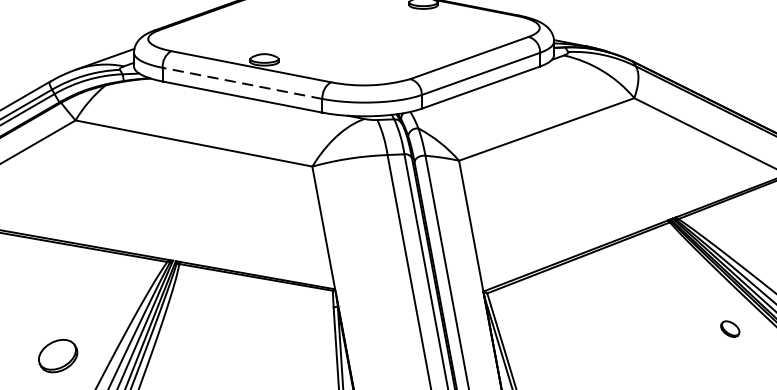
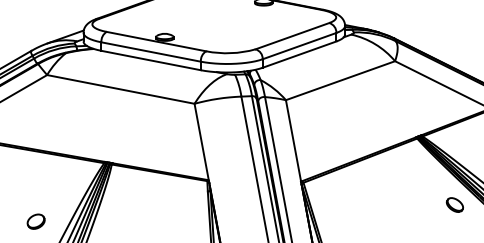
line: (243, 84) -> (151, 52), dashed -> solid
part: (729, 328) -> (454, 204), size x1.43
part: (56, 355) -> (35, 221), size x0.71

